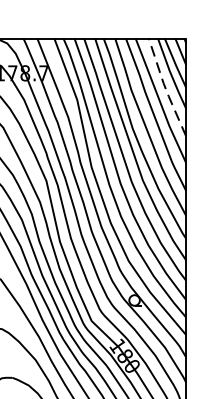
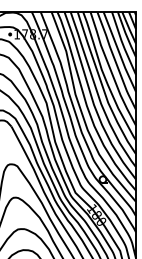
line: (165, 87) -> (122, 43), dashed -> solid

